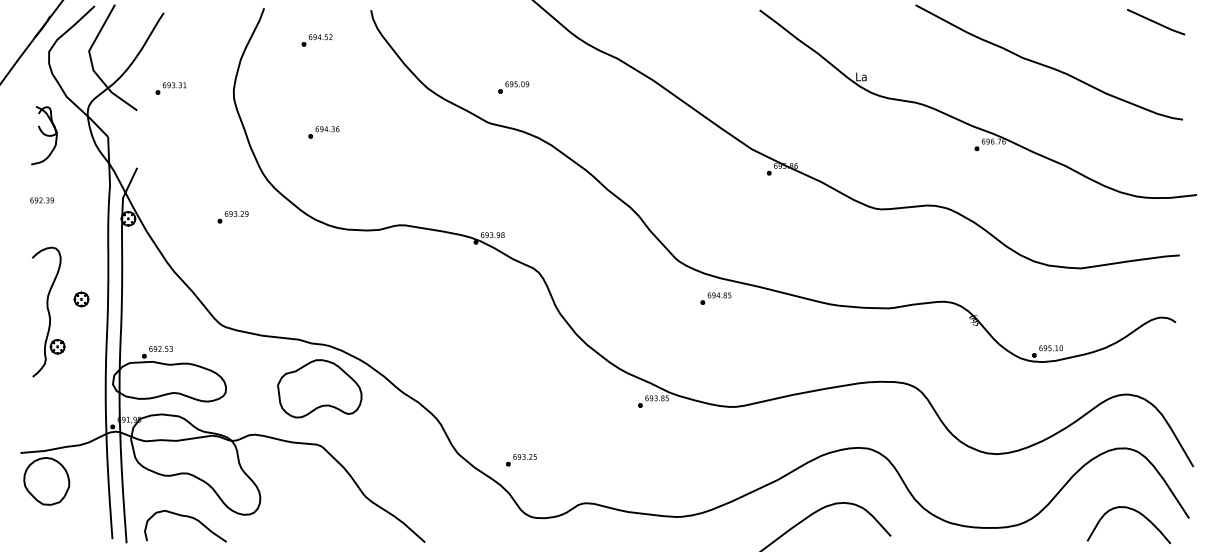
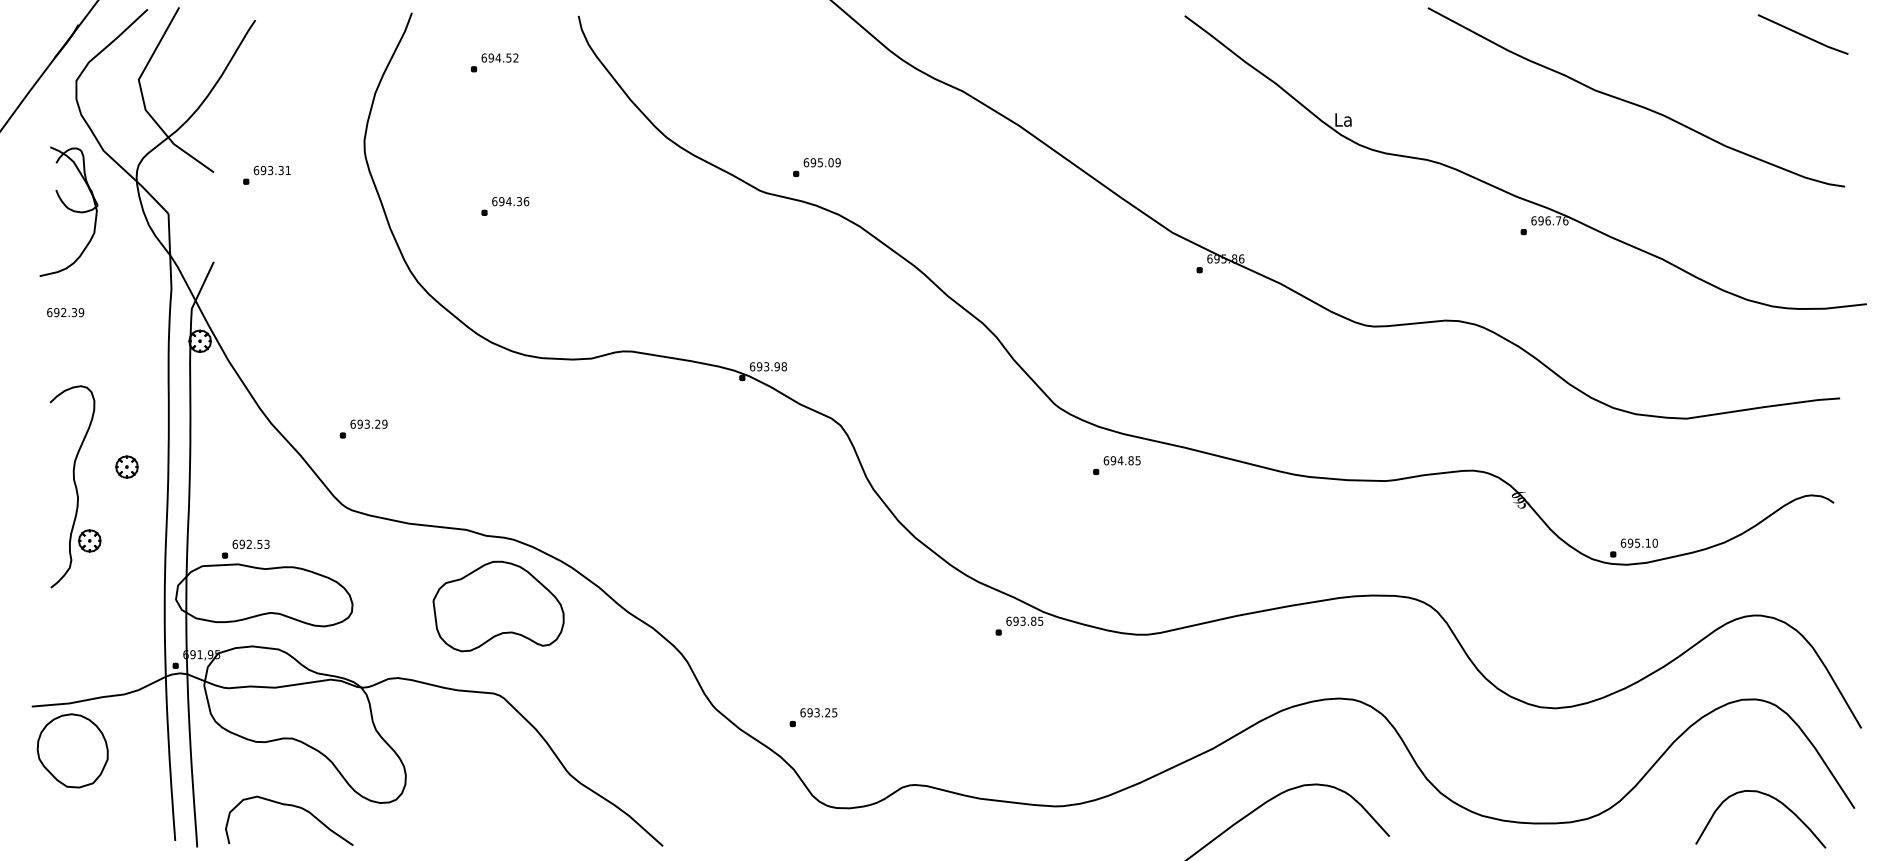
part: (513, 87) -> (816, 167), moved
part: (170, 88) -> (265, 175), moved
part: (44, 135) -> (69, 211), size x1.43
part: (232, 217) -> (362, 429), moved

